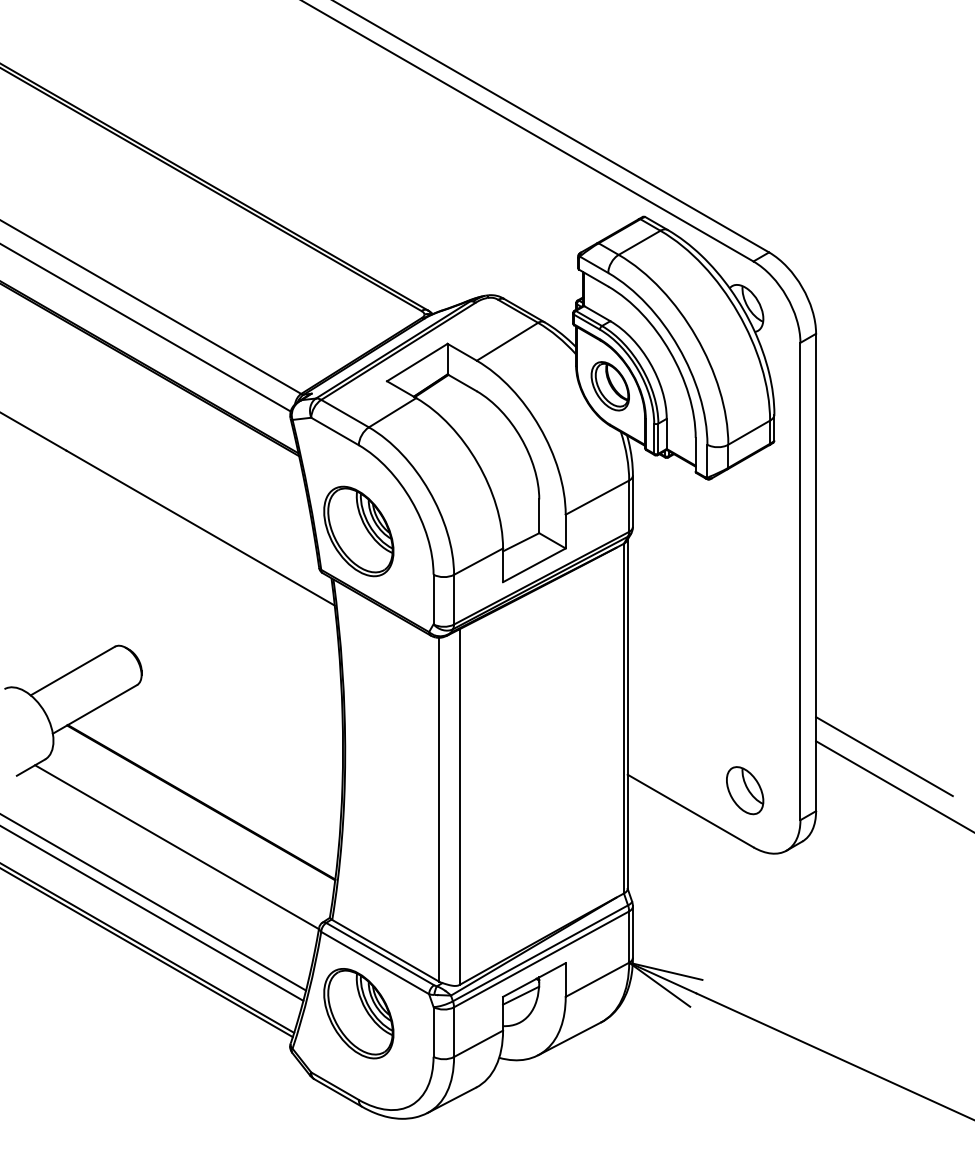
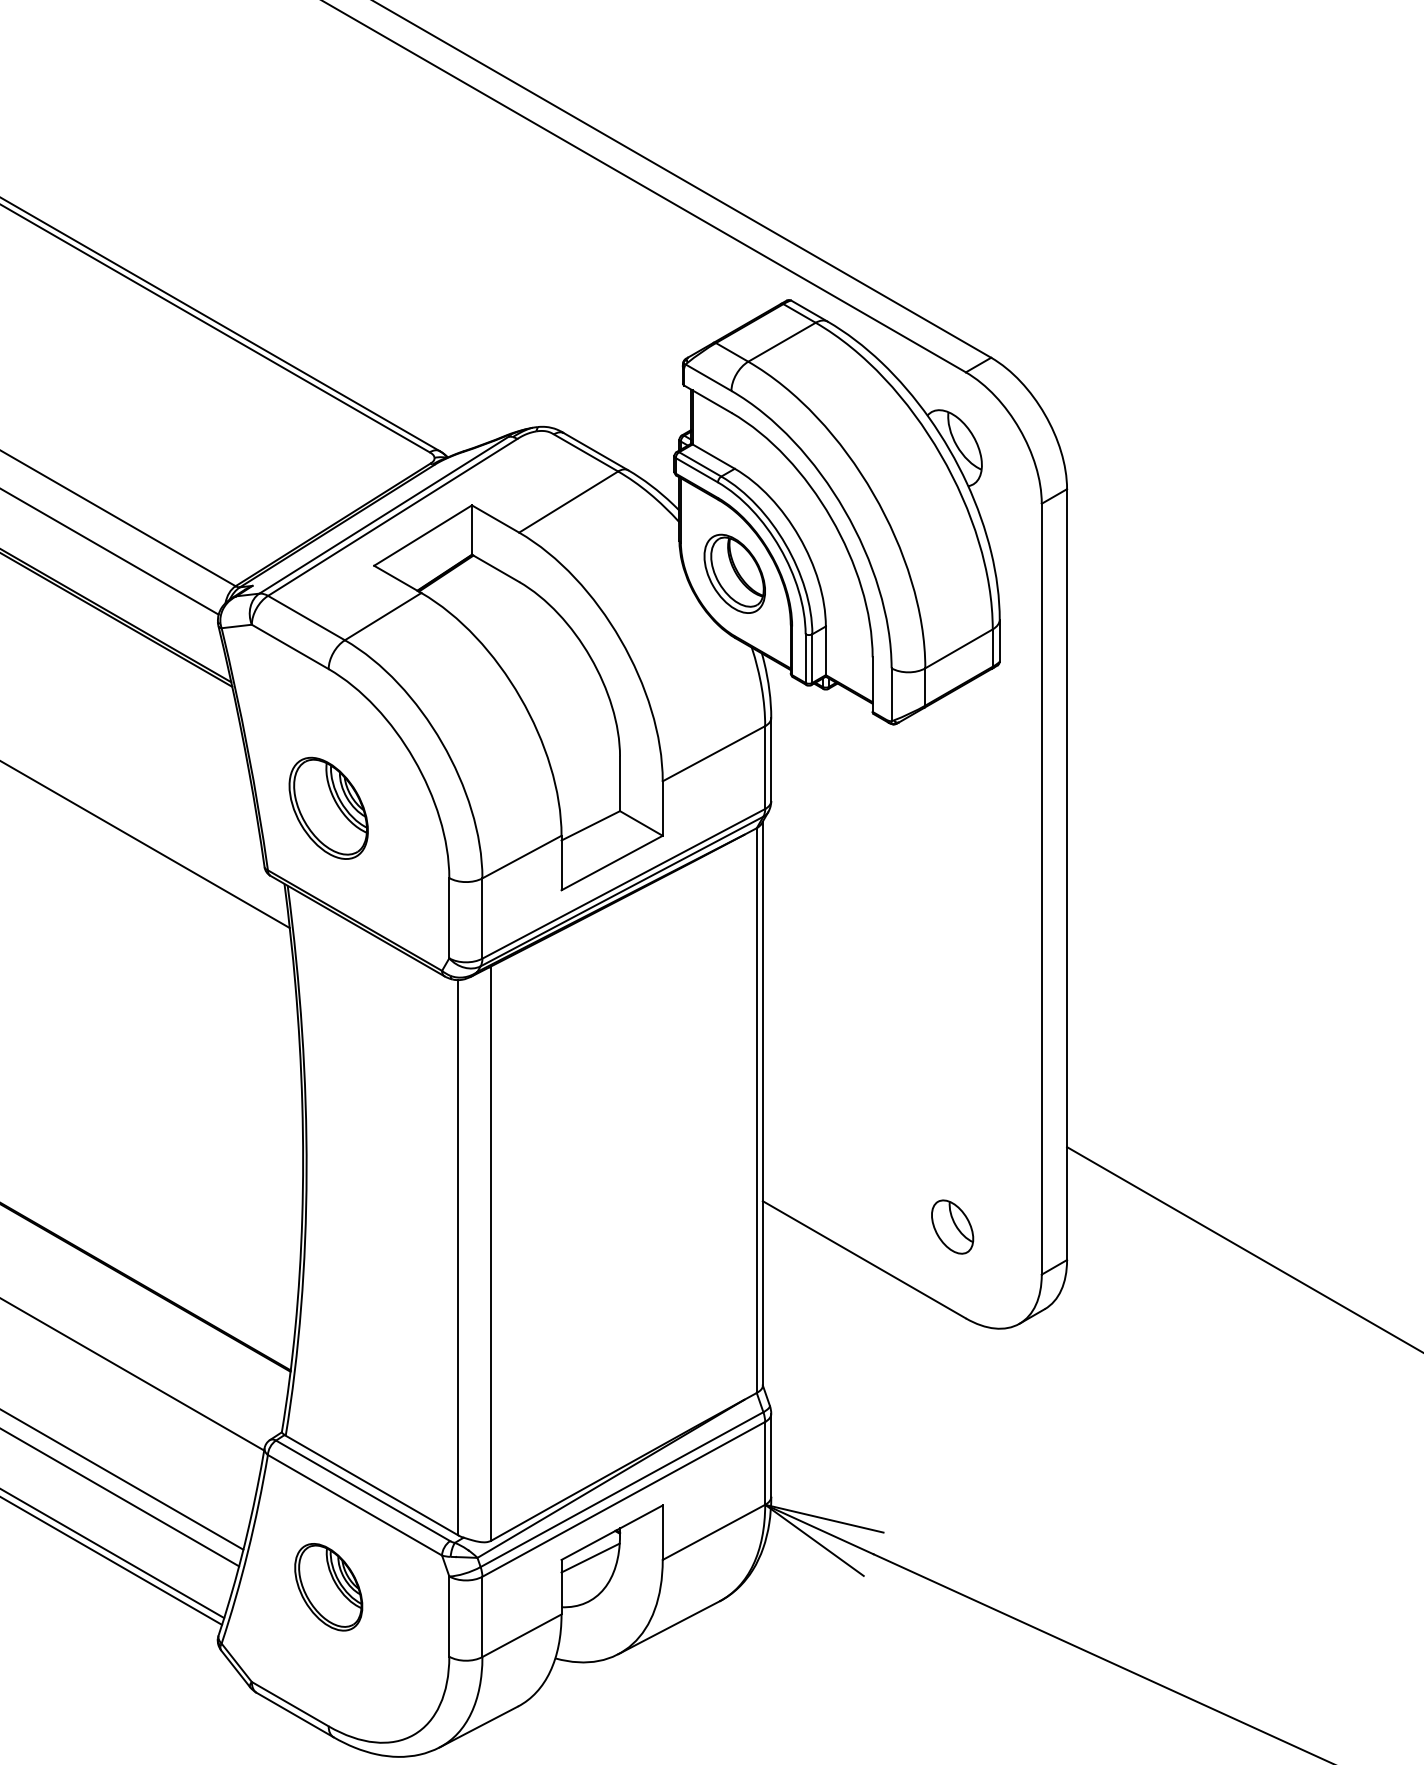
part: (358, 531) -> (328, 808), size x0.7
line: (884, 756) -> (1177, 1171), removed
part: (745, 790) -> (953, 1226), size x0.7
part: (358, 1013) -> (328, 1586), size x0.6

